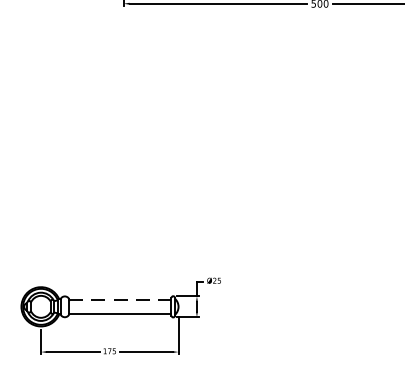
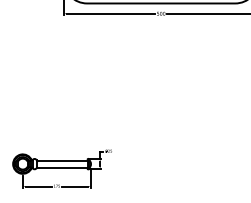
line: (121, 299) -> (62, 160), dashed -> solid

